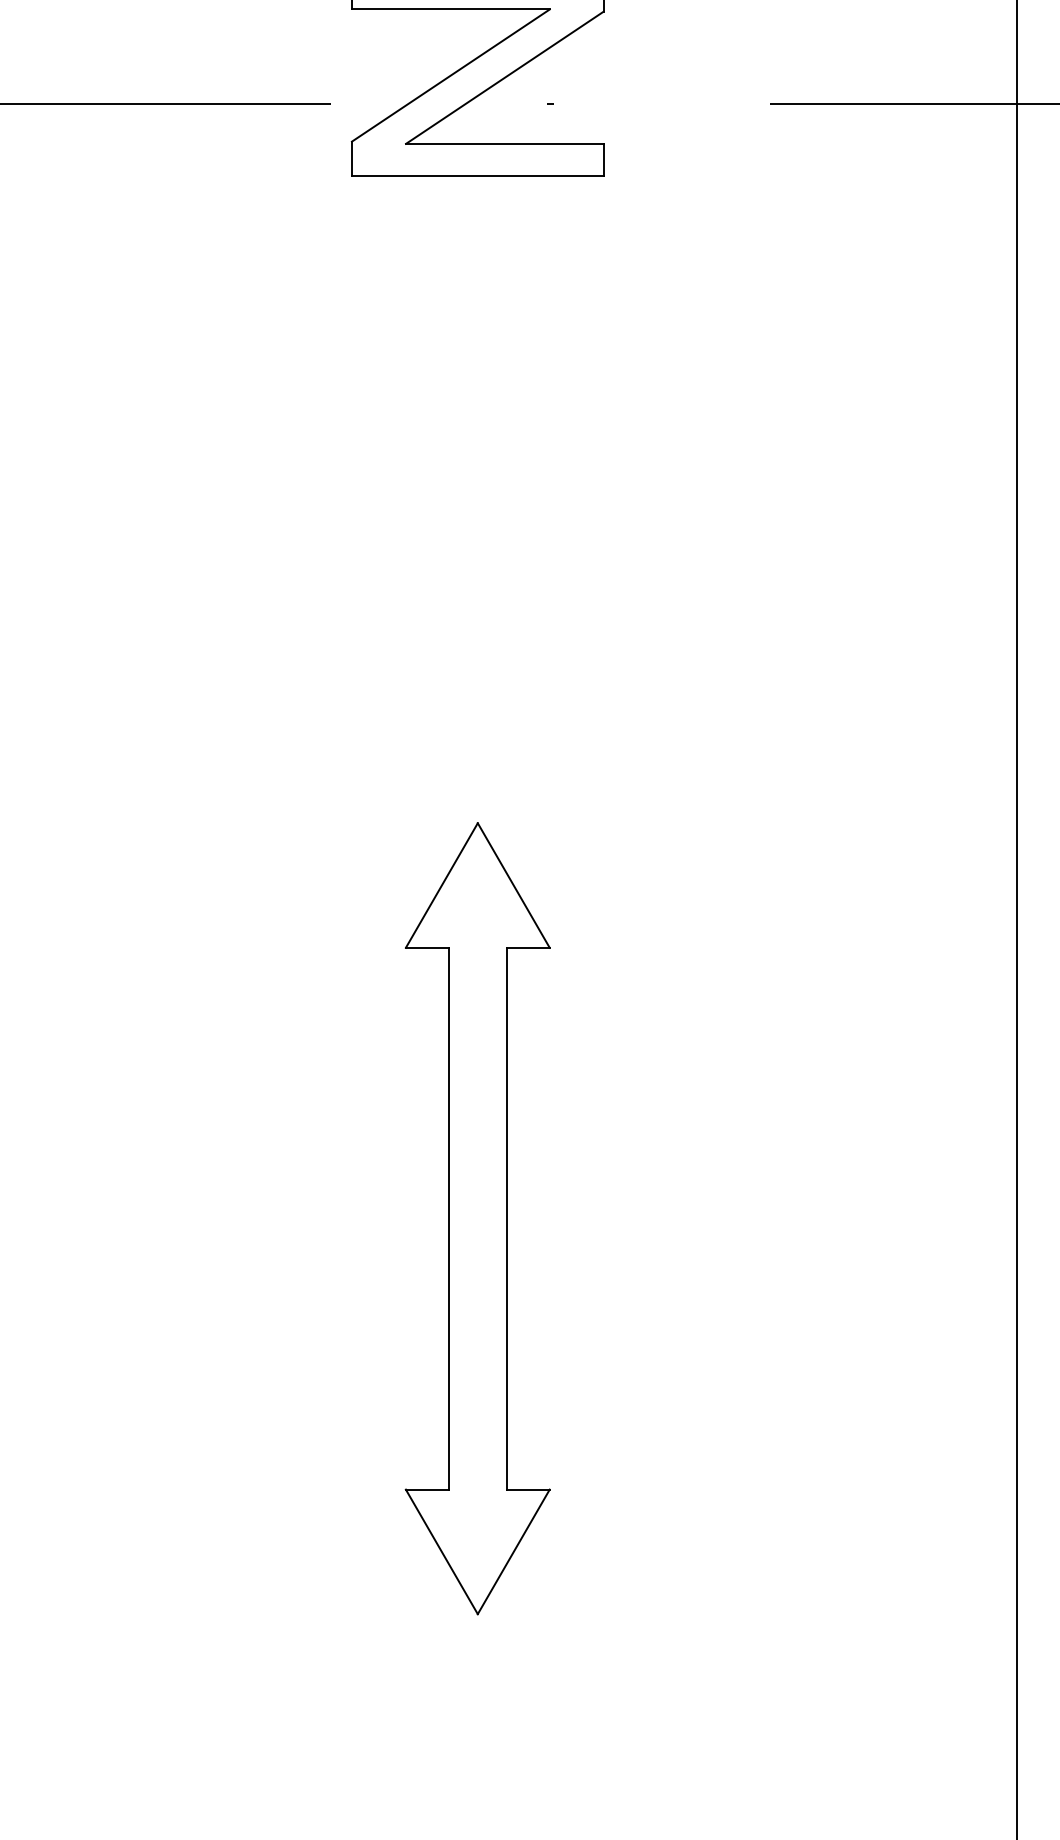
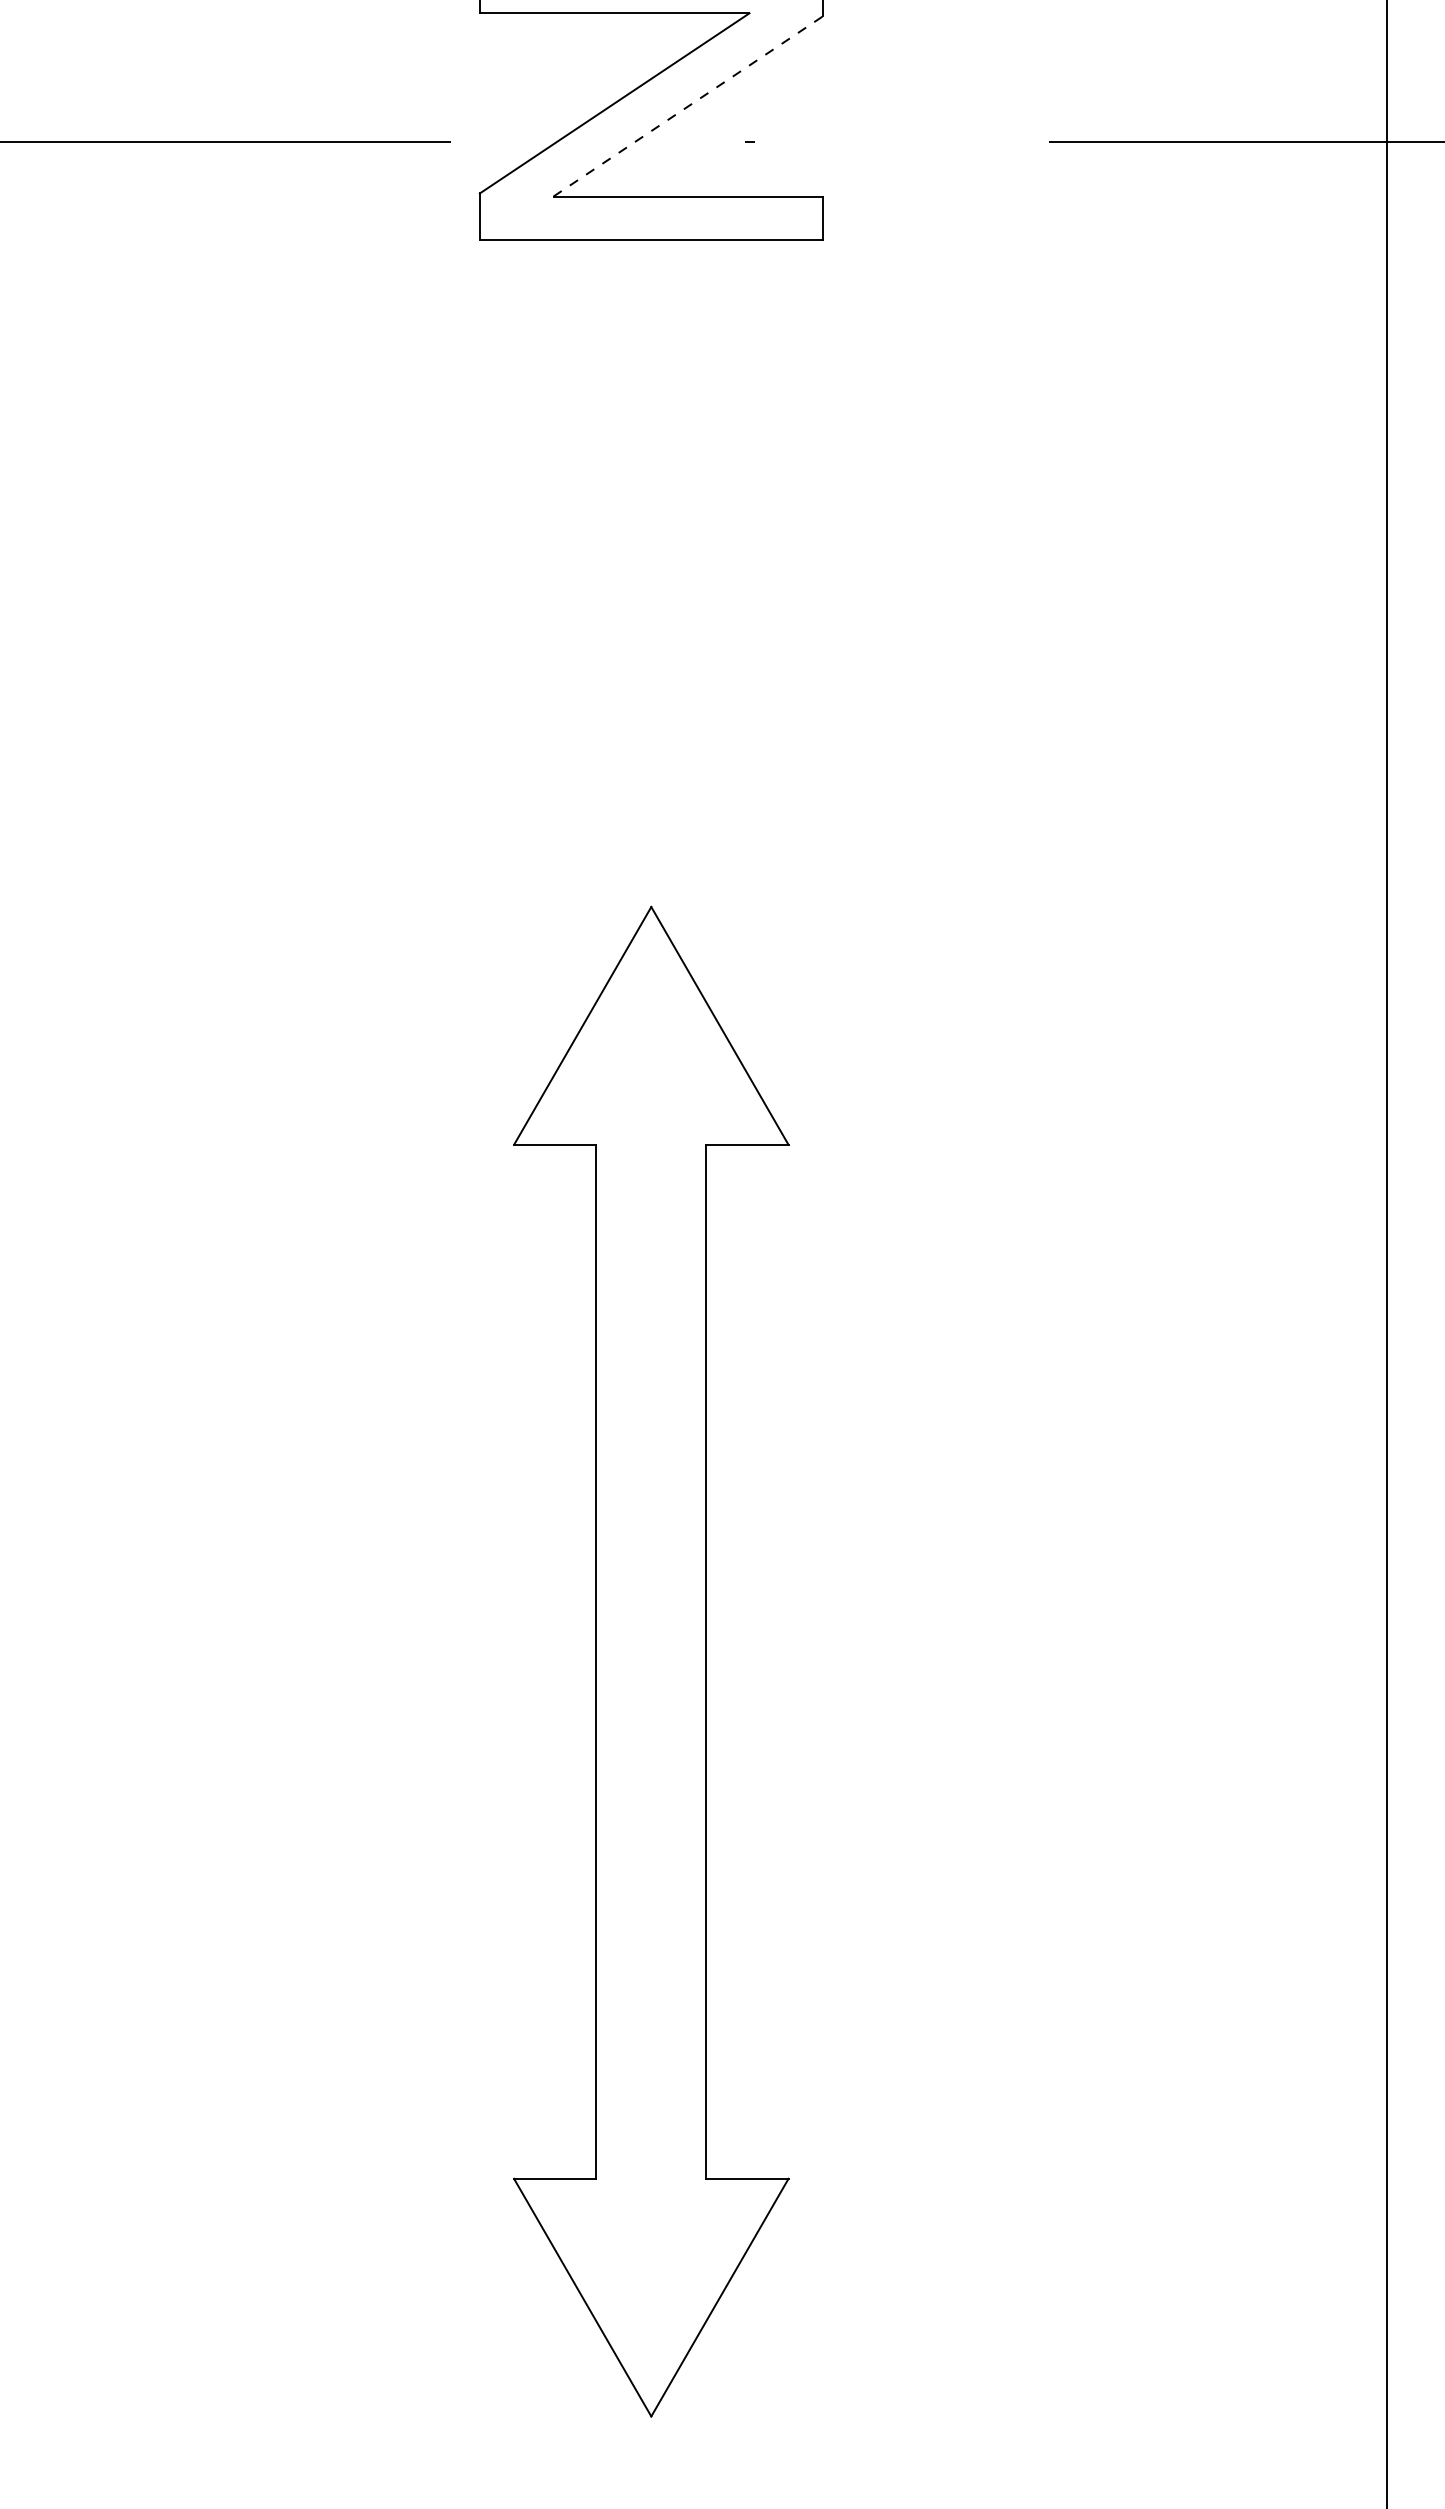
line: (505, 77) -> (688, 106), solid -> dashed
part: (477, 1218) -> (651, 1661), size x1.4

